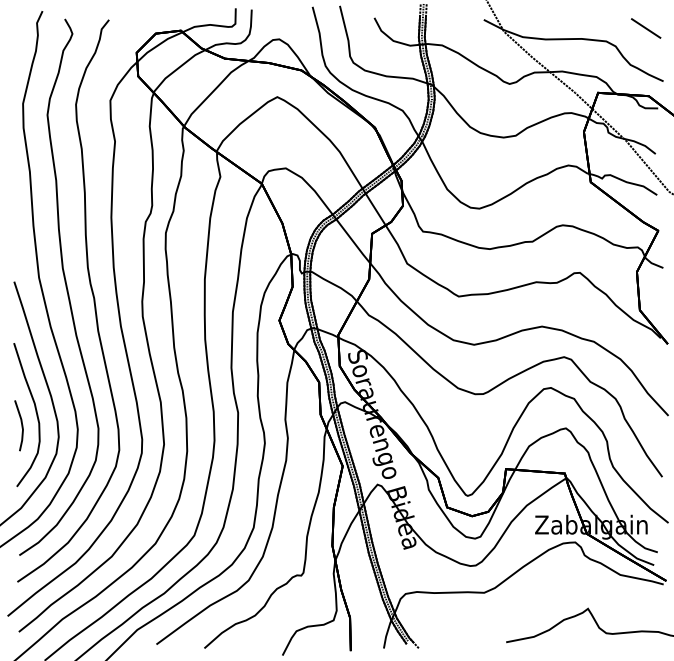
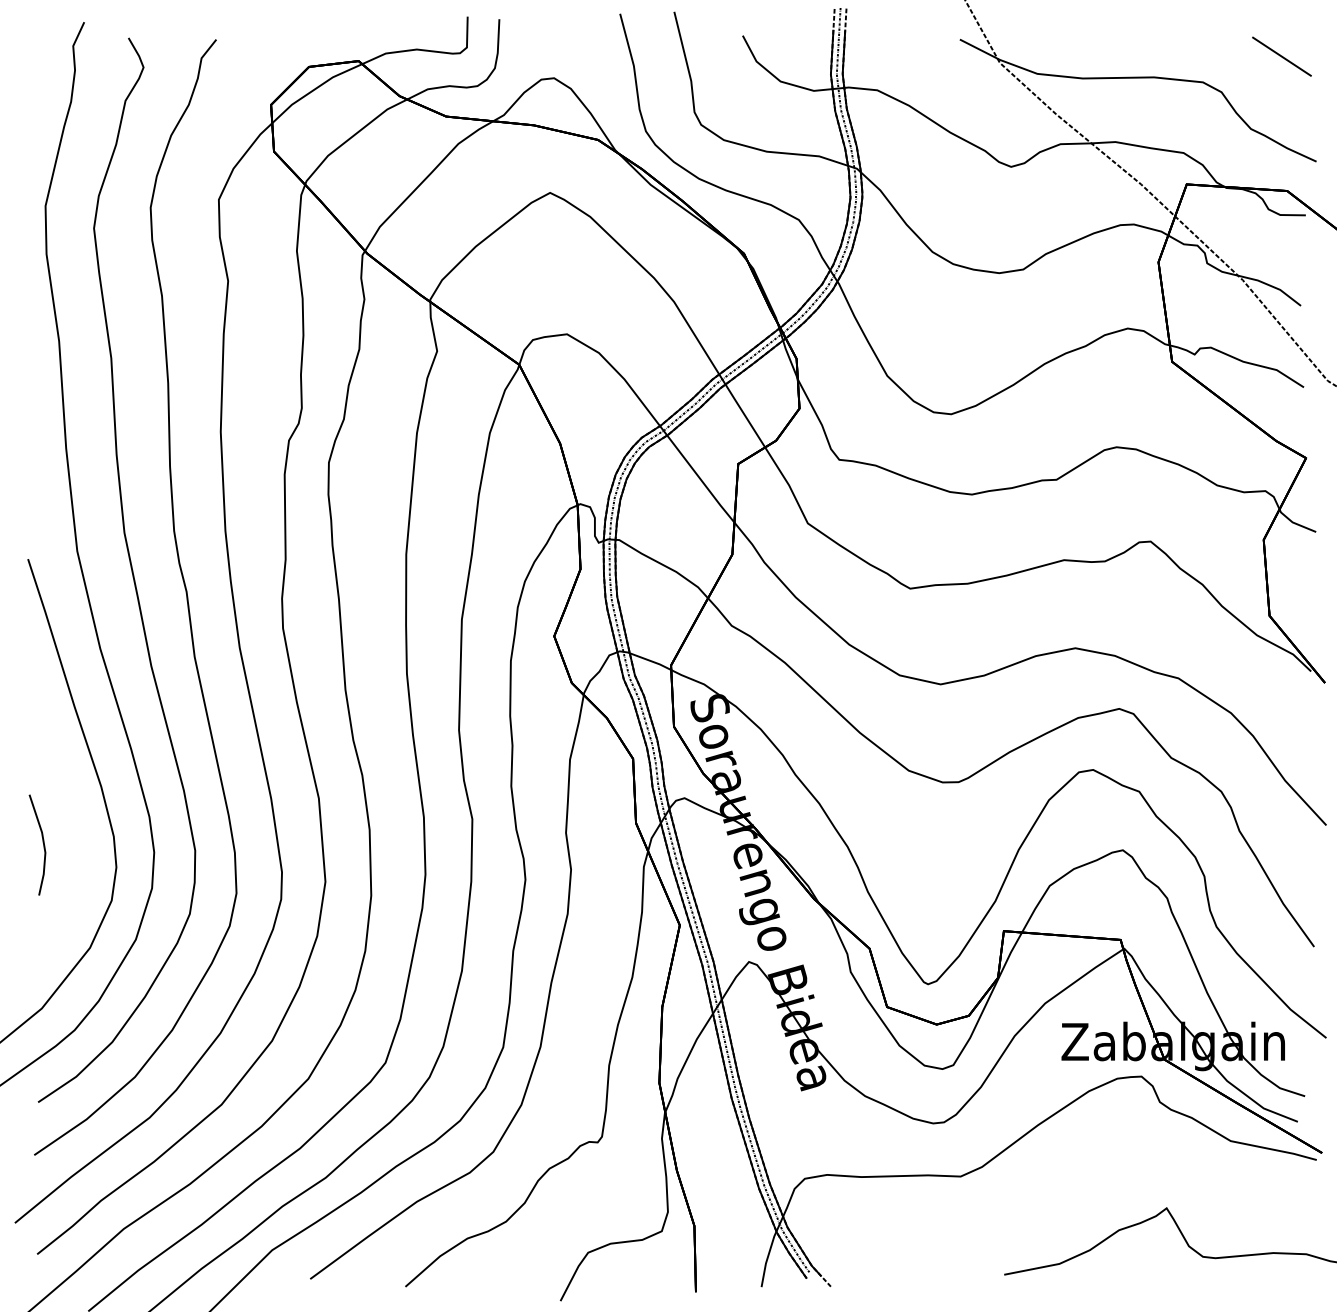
part: (35, 412) -> (70, 818), removed

